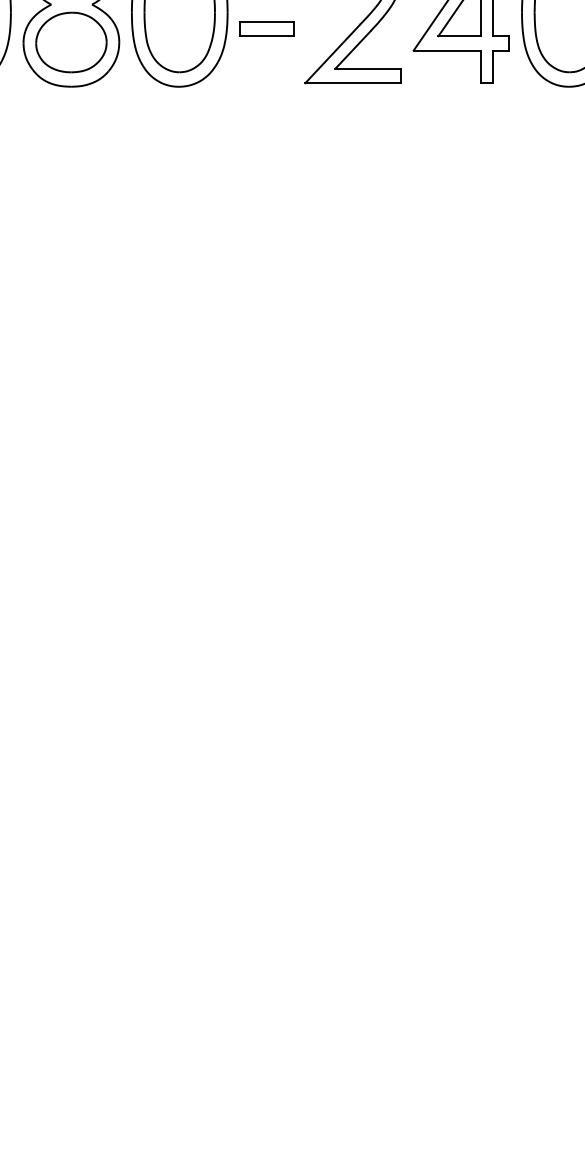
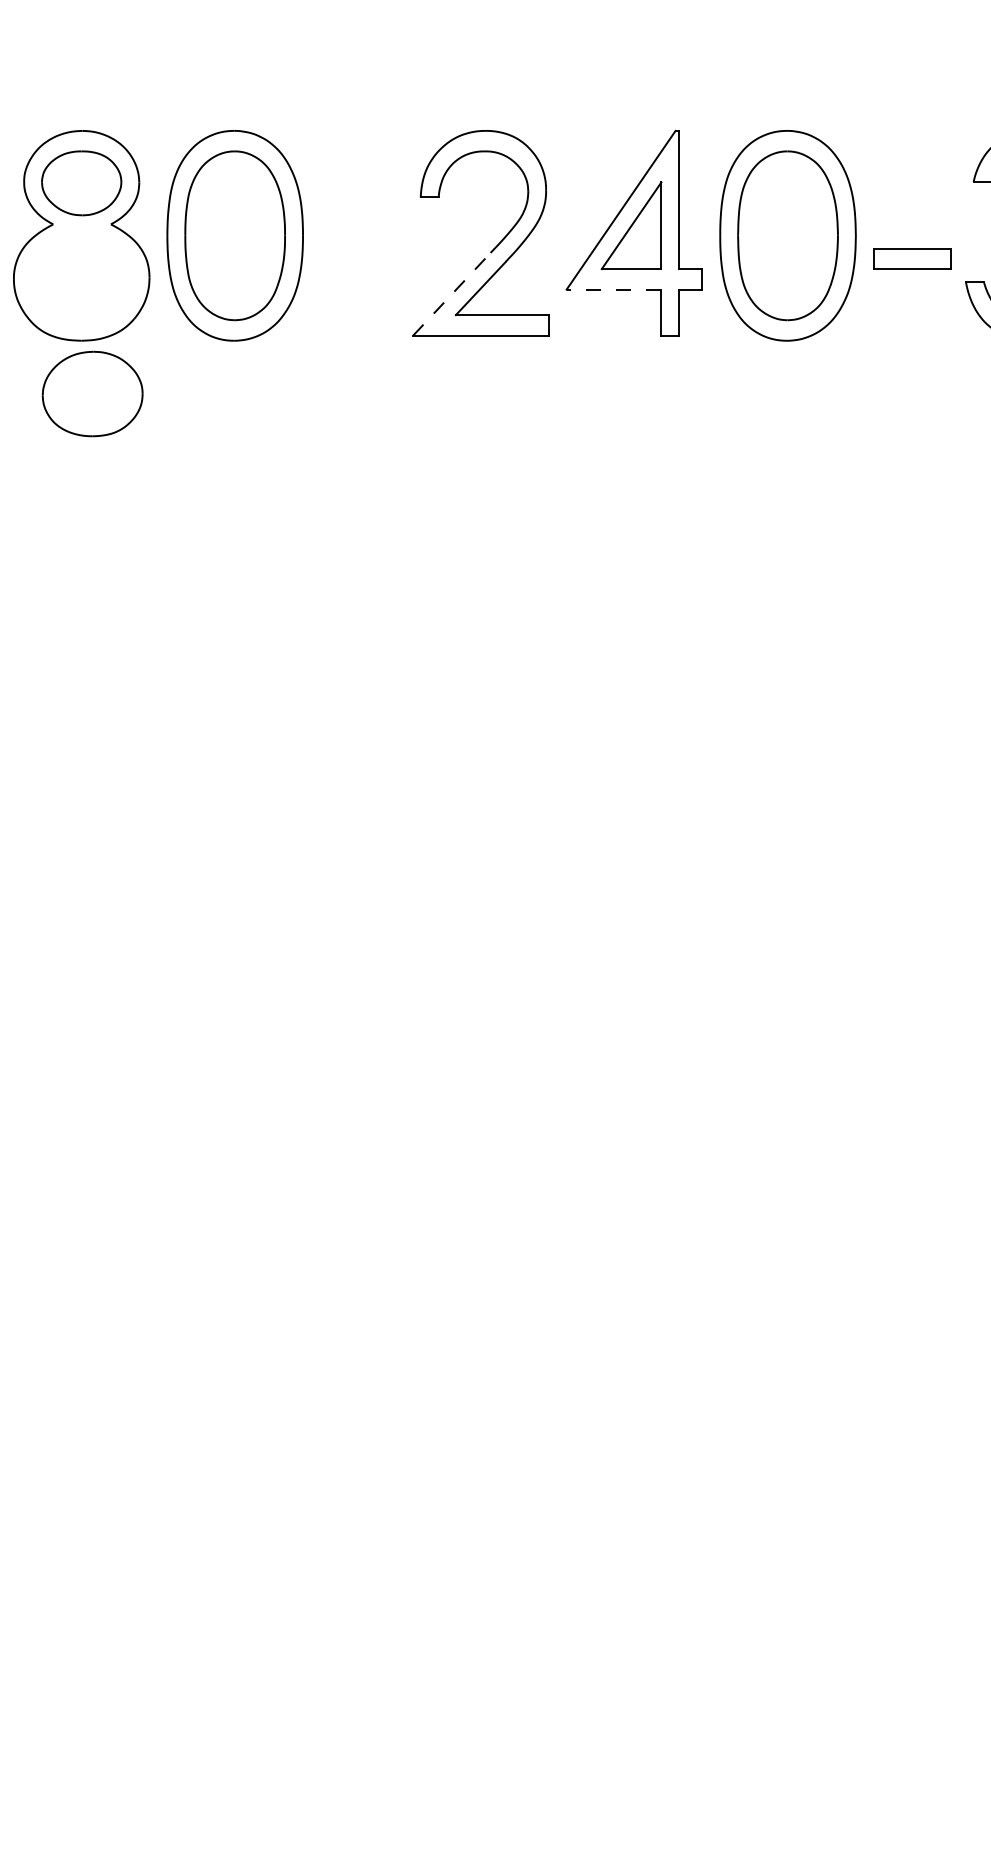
part: (267, 28) -> (359, 258), removed
part: (71, 42) -> (92, 393), moved
line: (446, 50) -> (613, 289), solid -> dashed
line: (332, 54) -> (451, 294), solid -> dashed

